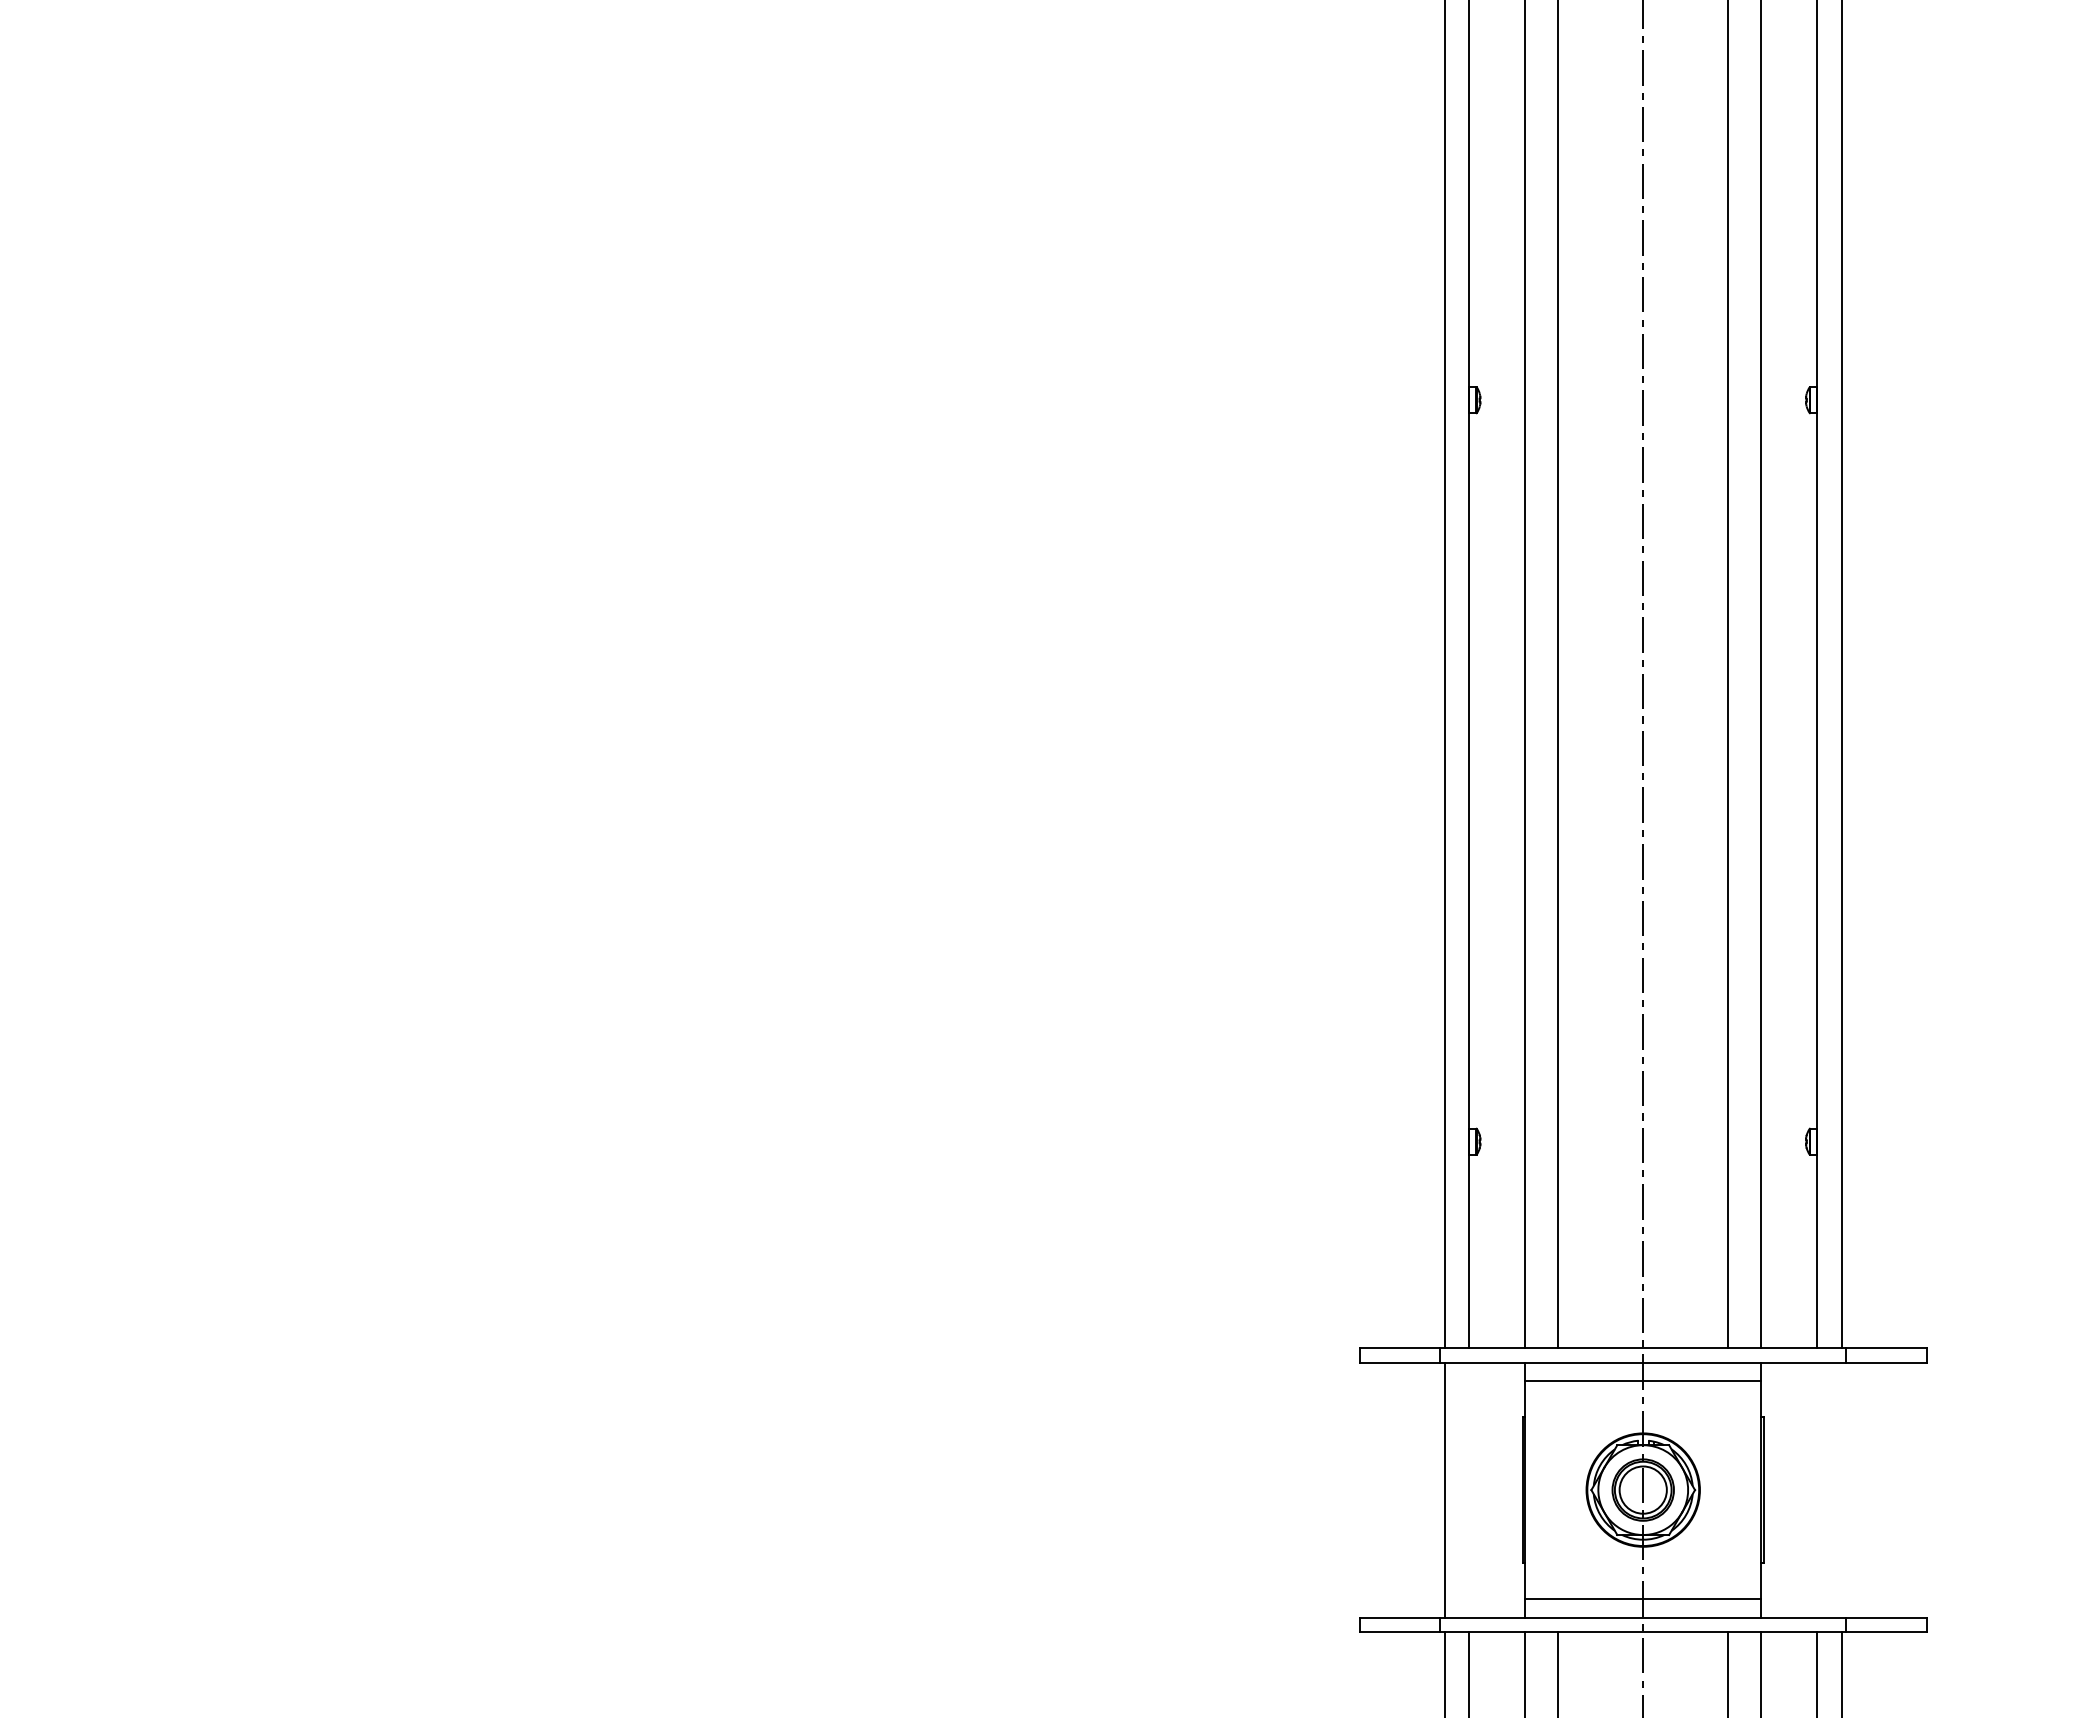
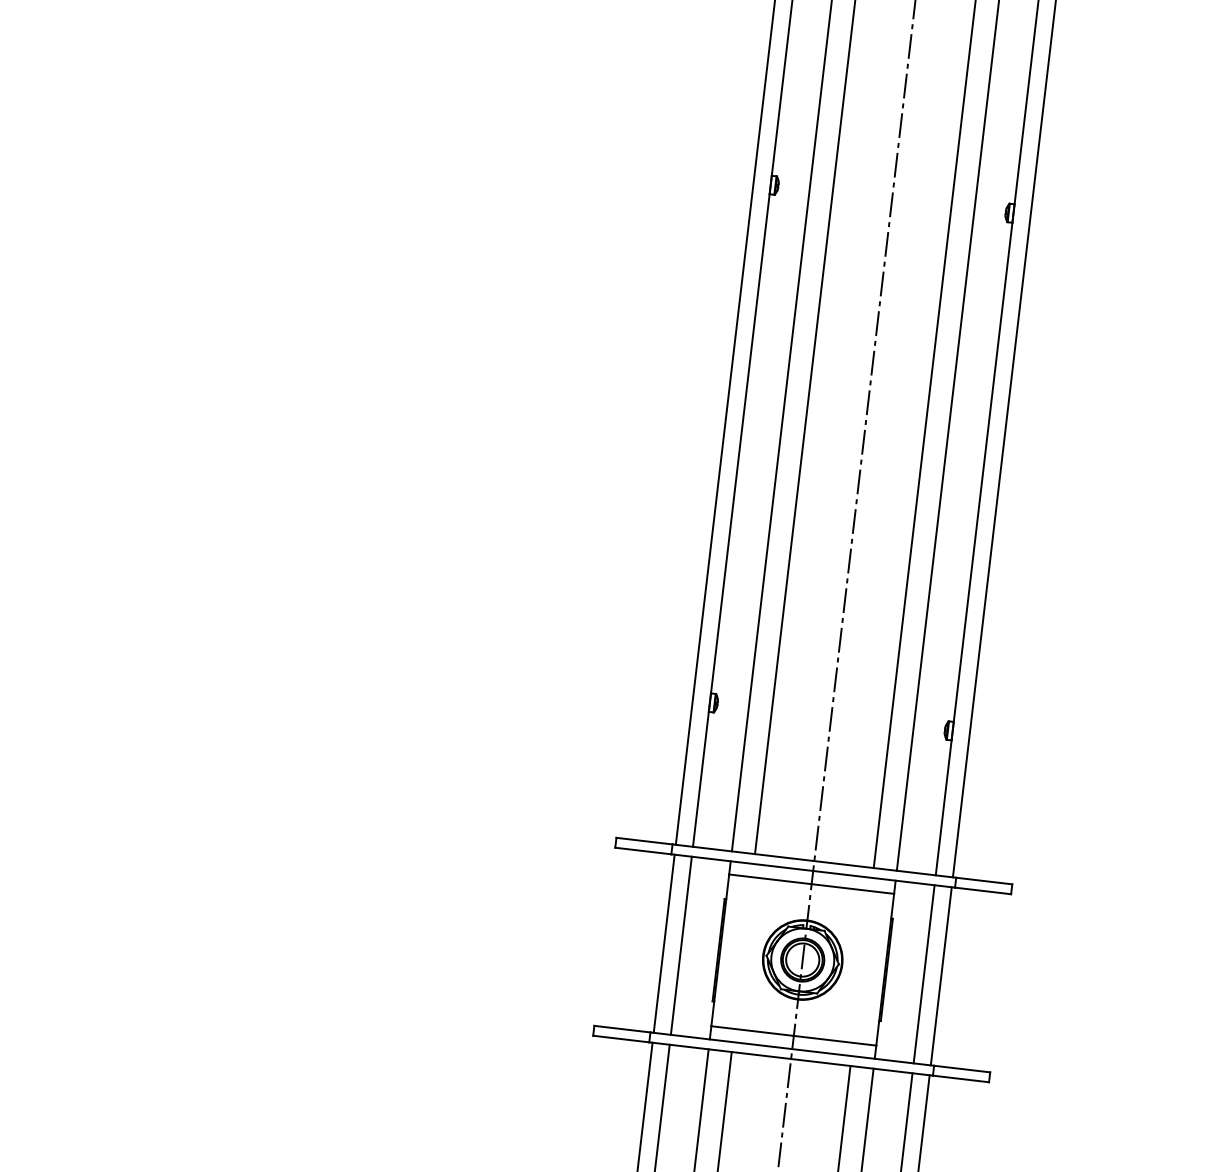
line: (1469, 1489) -> (681, 945), added
line: (1817, 1489) -> (924, 973), added
line: (1841, 1489) -> (941, 975), added

